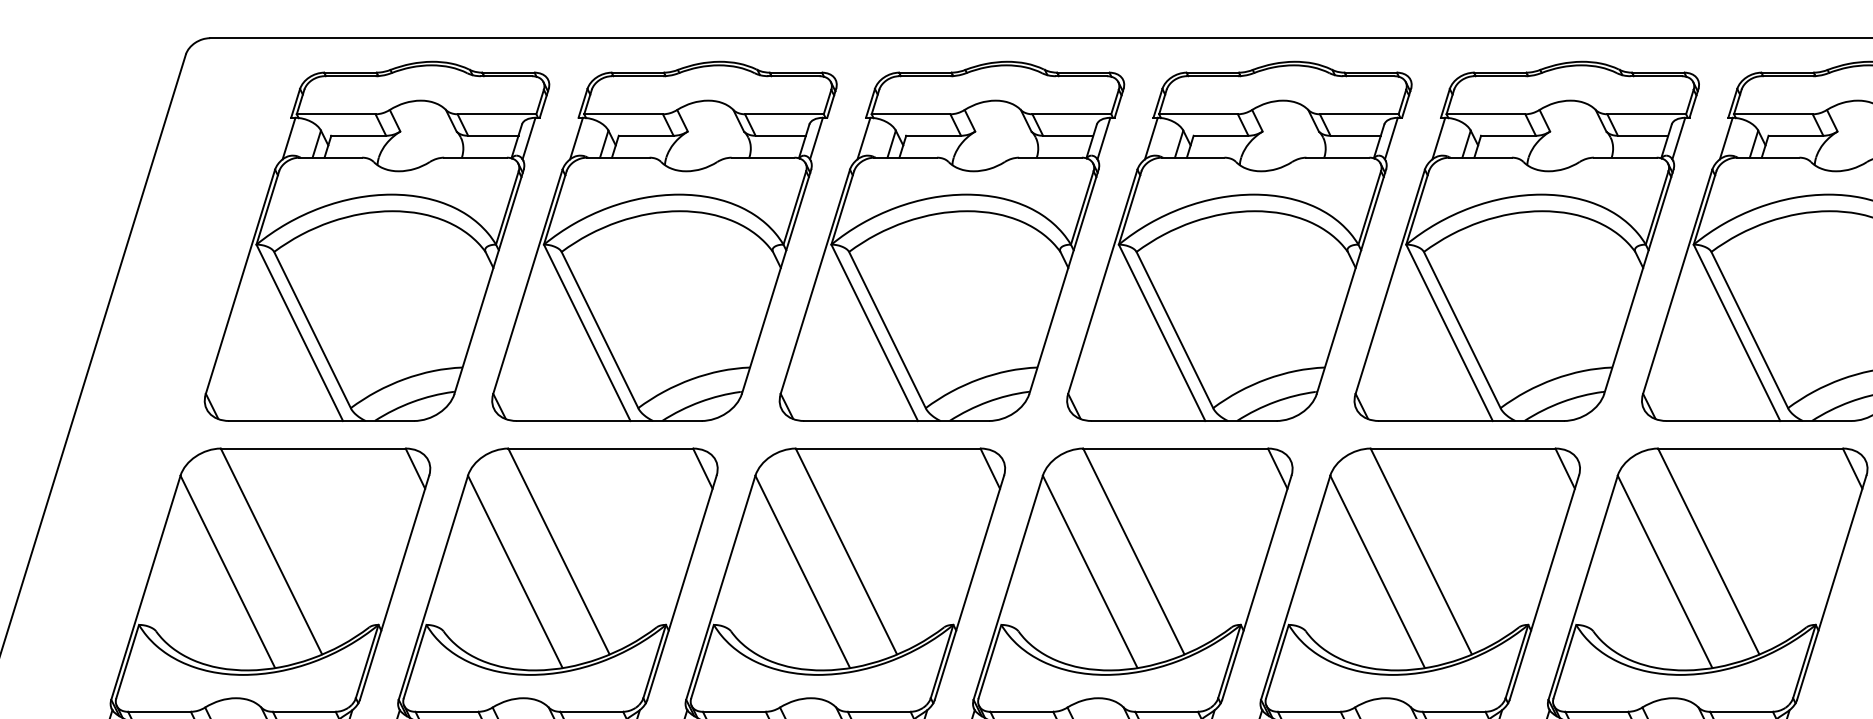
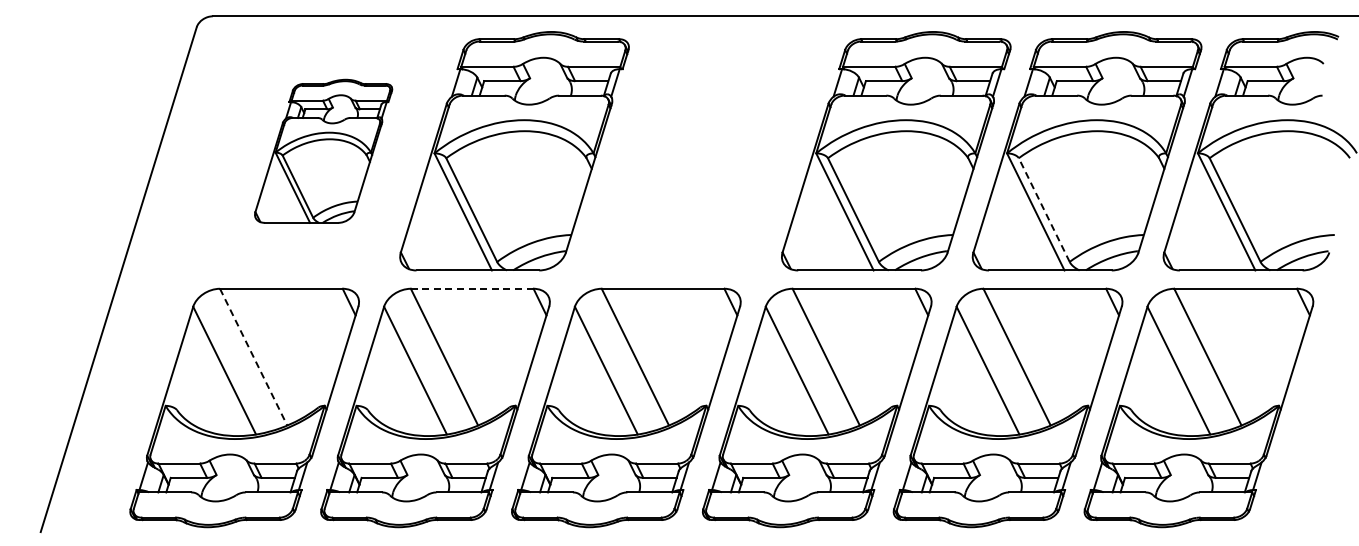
part: (376, 241) -> (323, 151), size x0.6
part: (952, 241) -> (705, 151), removed
line: (1462, 330) -> (1044, 210), solid -> dashed
line: (599, 448) -> (471, 288), solid -> dashed
line: (271, 552) -> (253, 357), solid -> dashed

